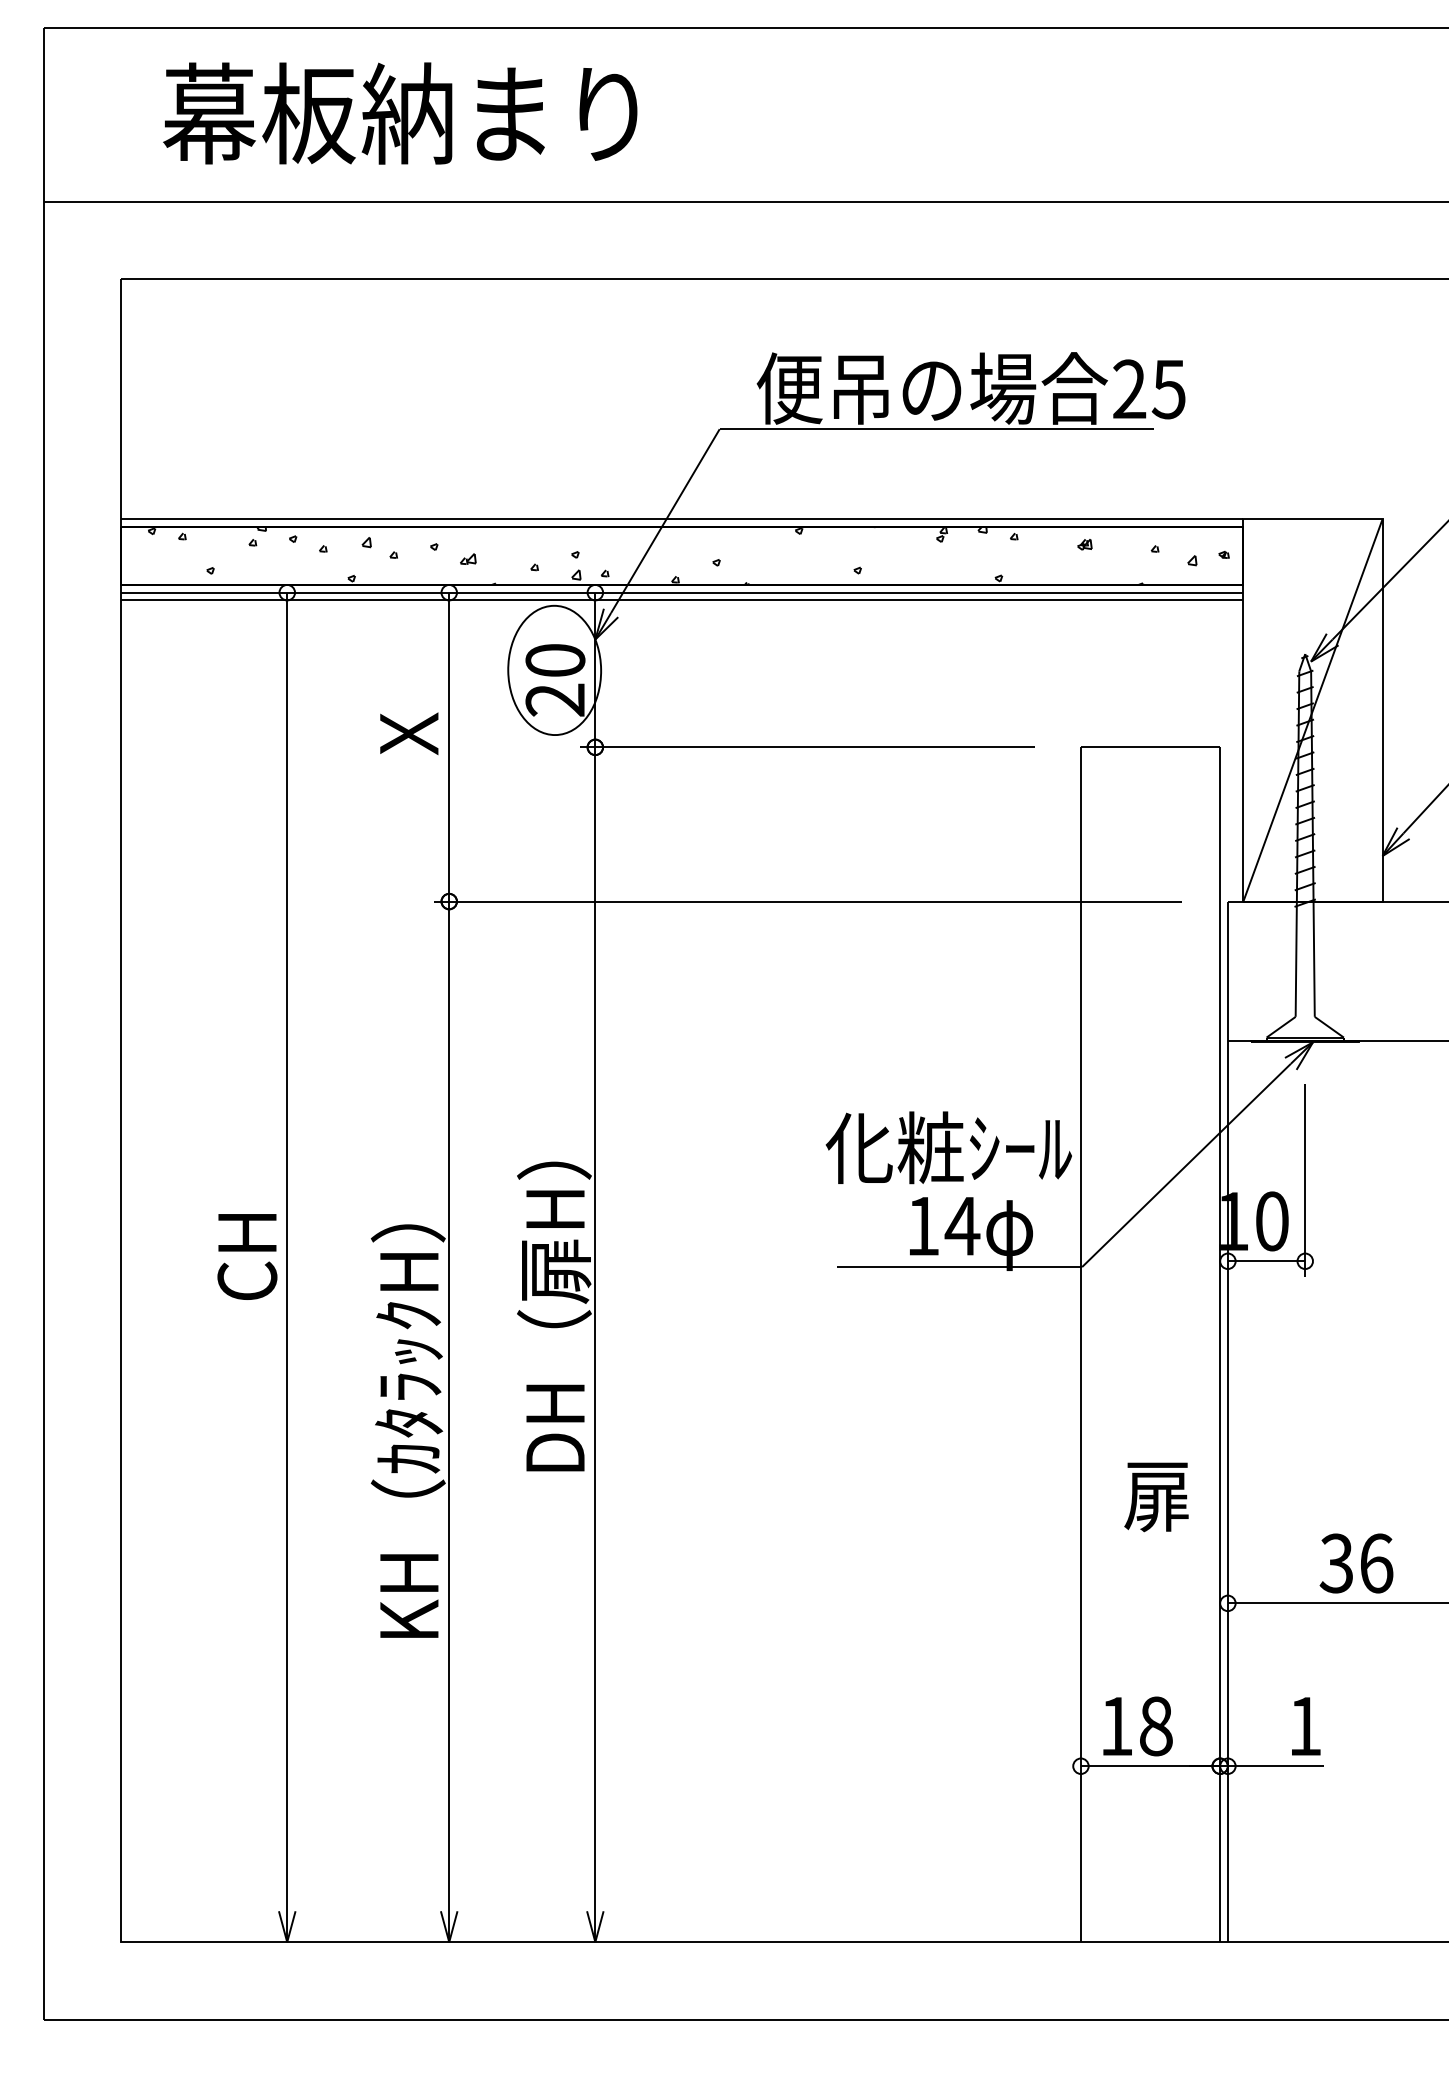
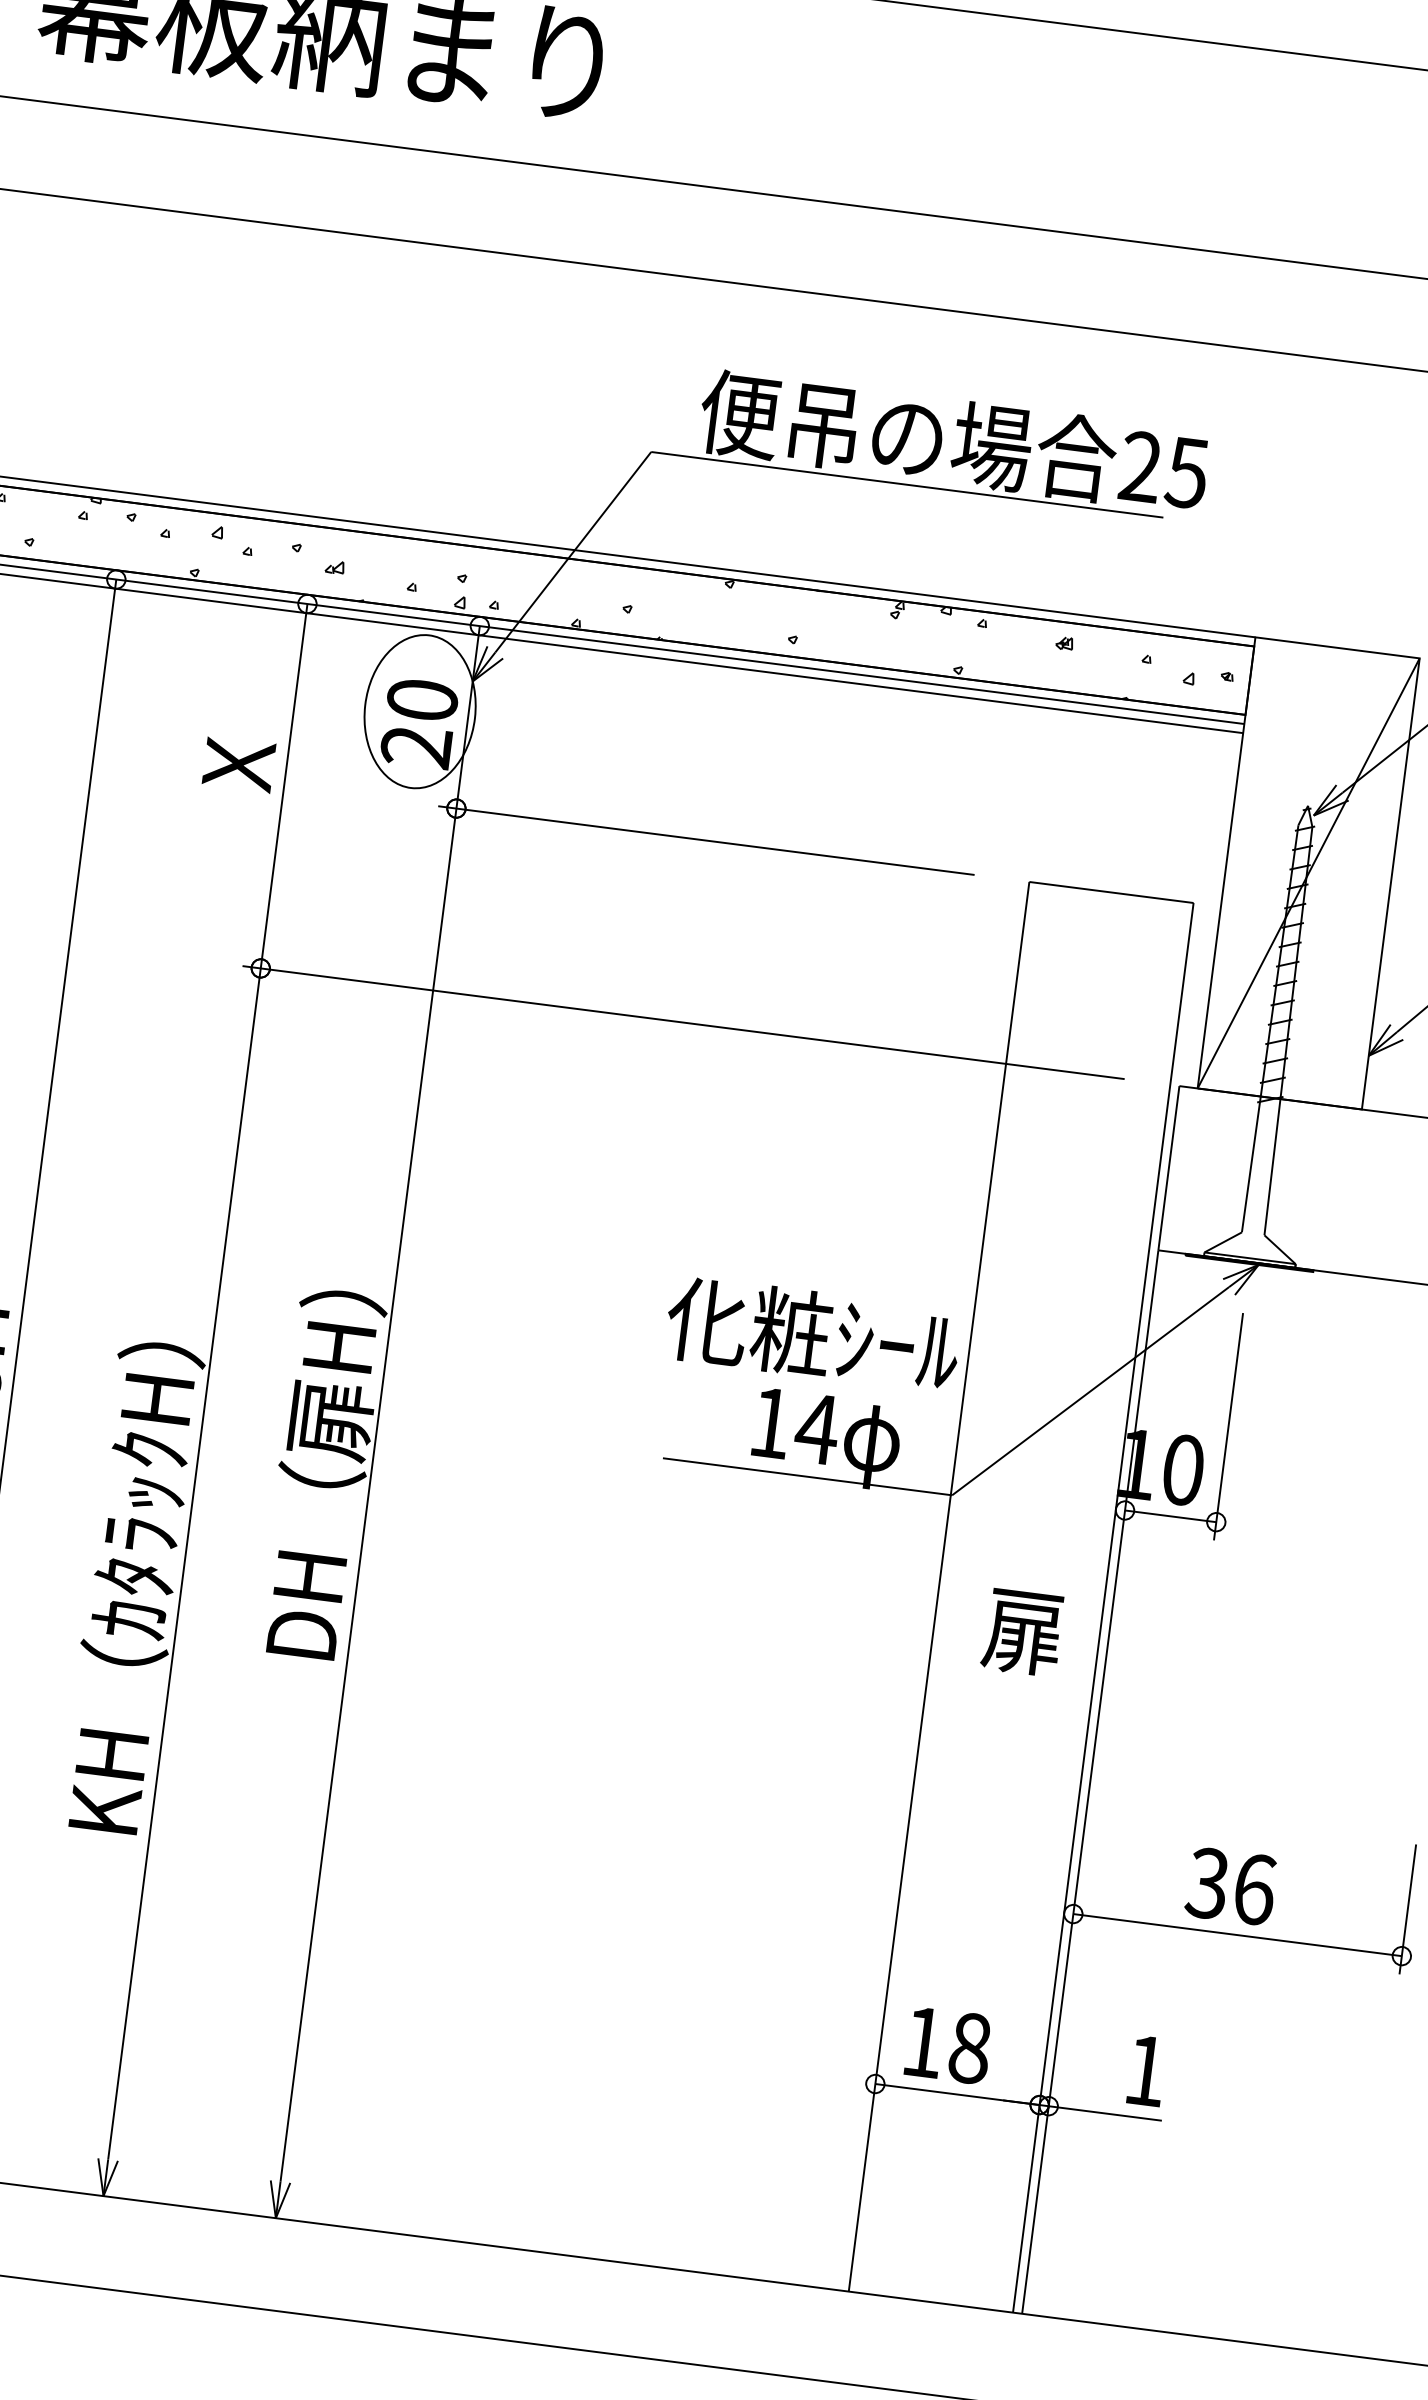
text: (1156, 1497) -> (1022, 1633), moved

